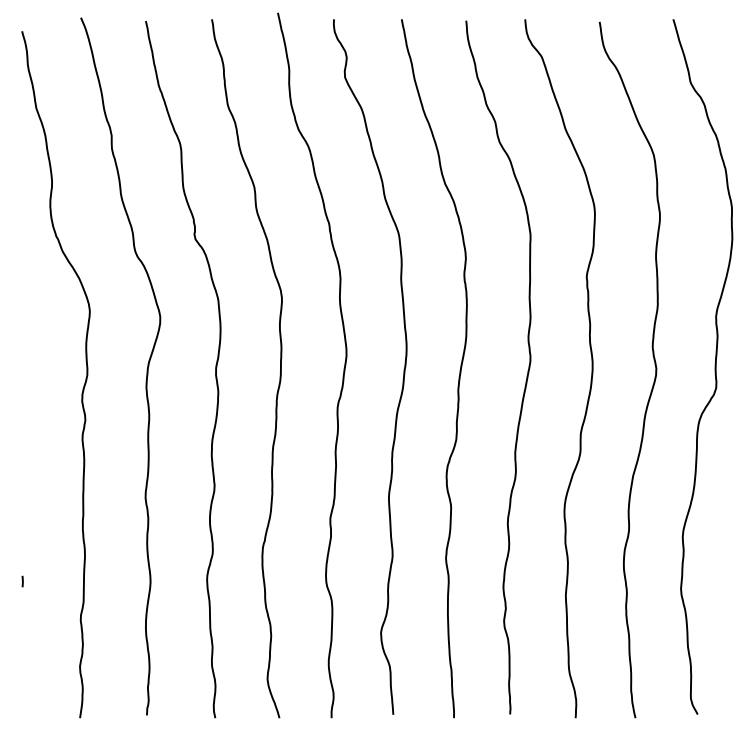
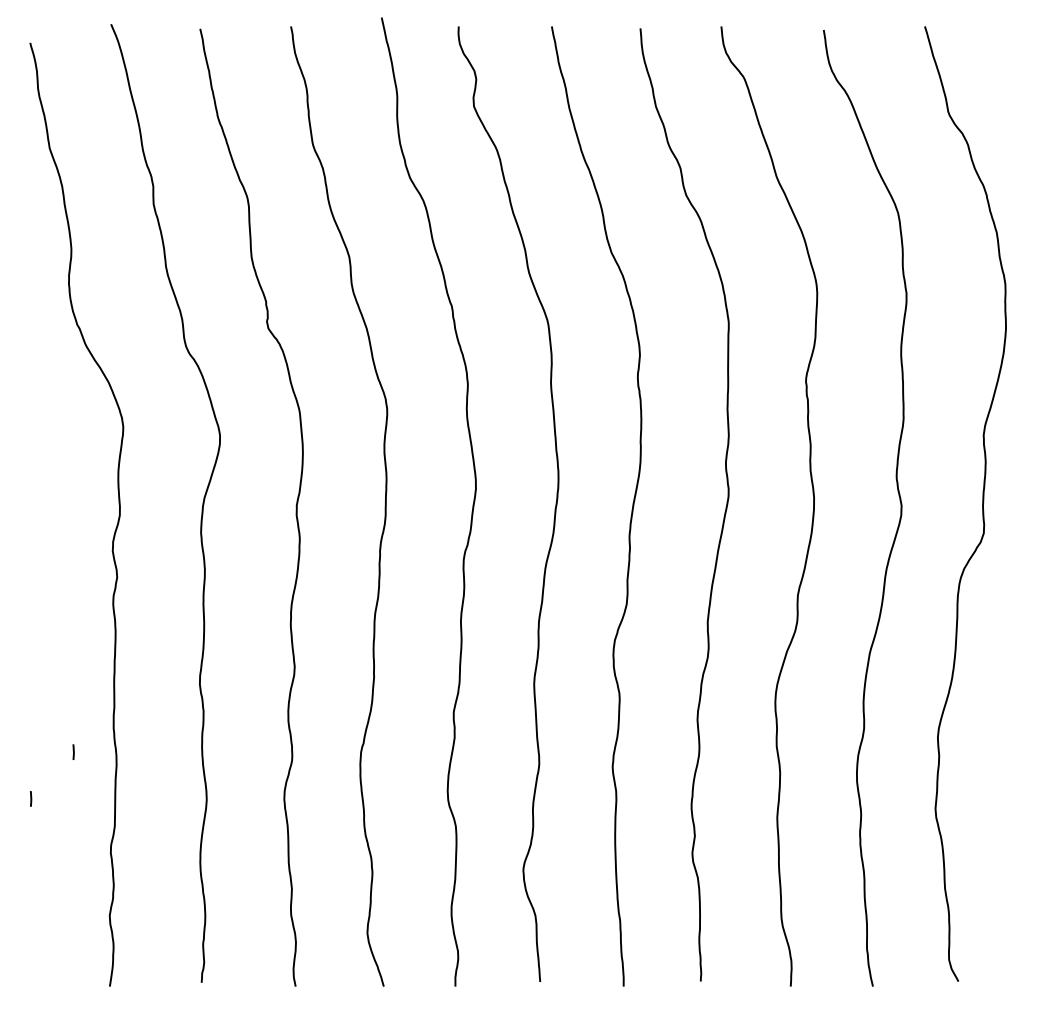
line: (53, 547) -> (73, 752), added

